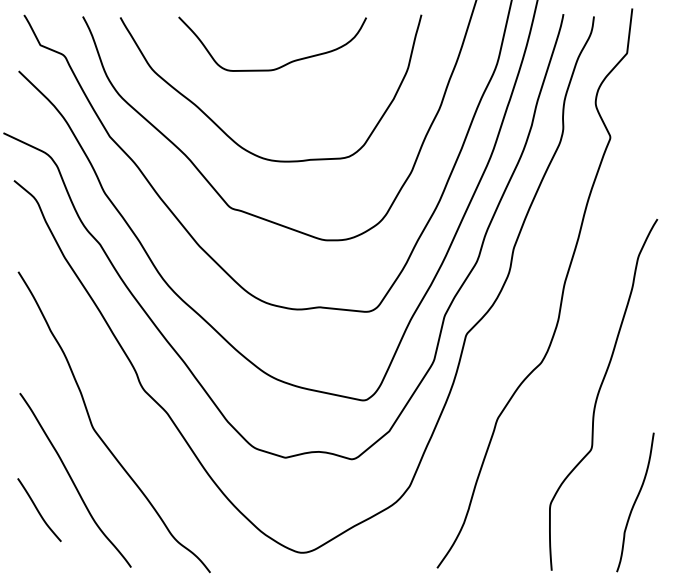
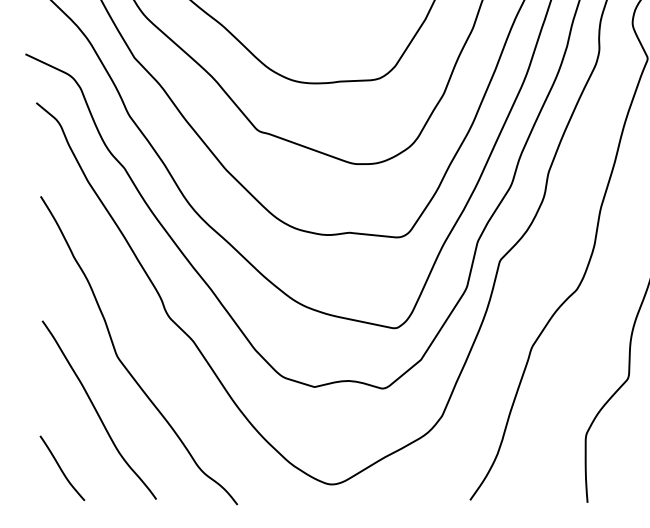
curve: (38, 510) -> (61, 468), moved

